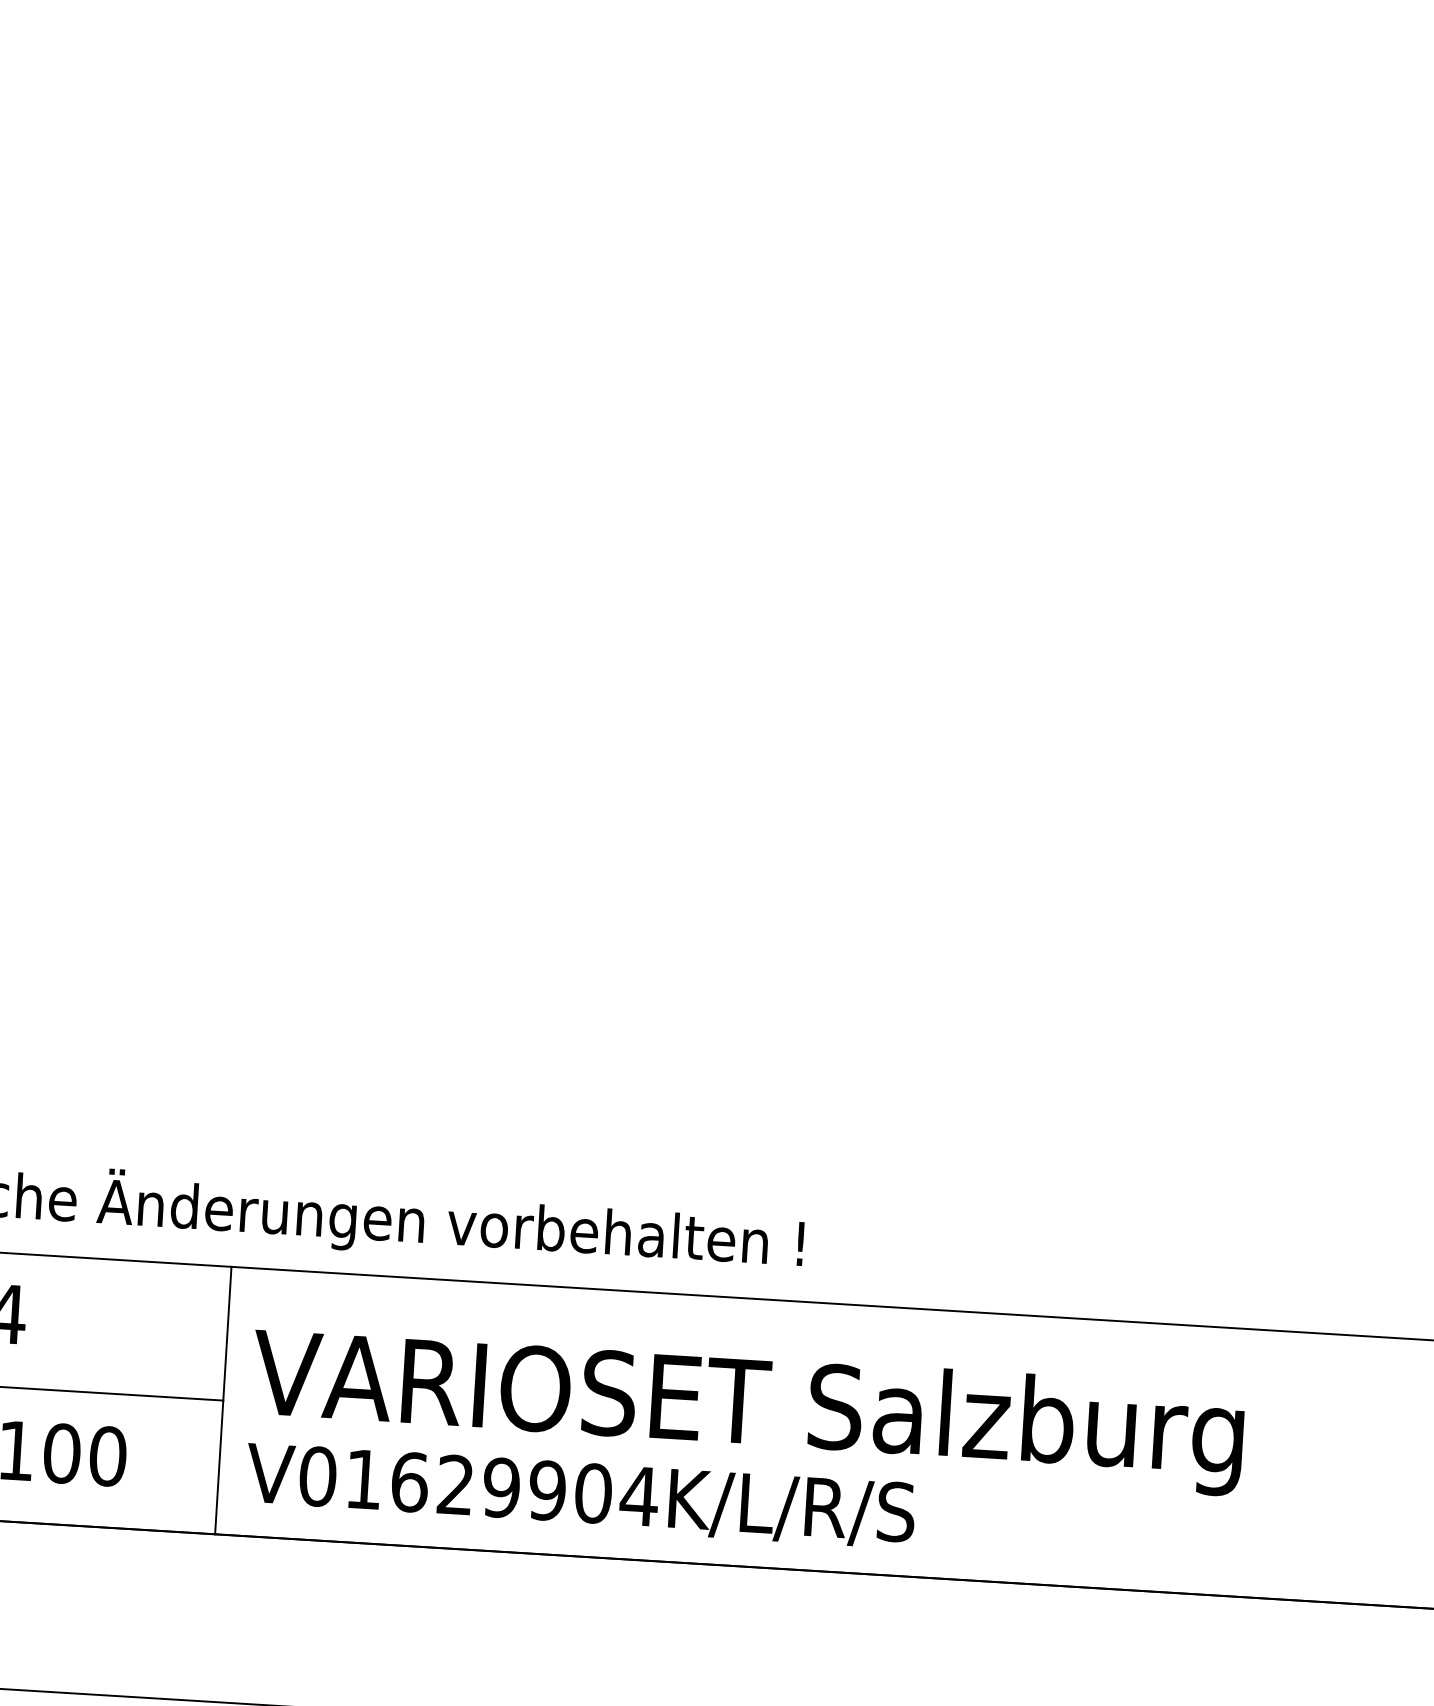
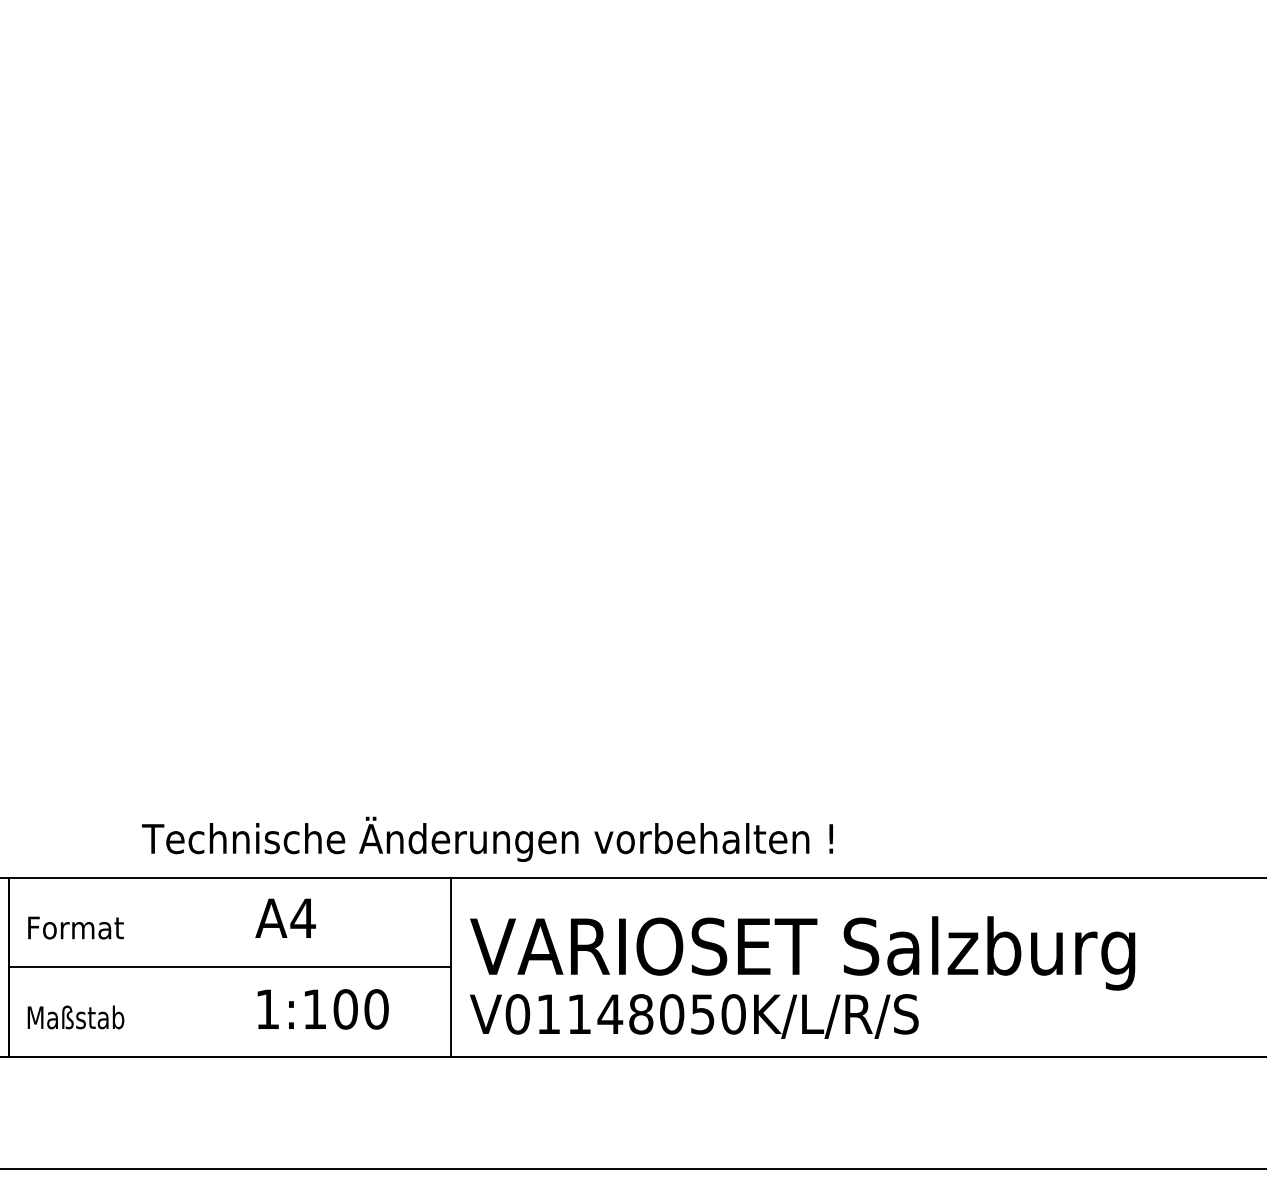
text: (524, 1489) -> (656, 1014), V01629904K/L/R/S -> V01148050K/L/R/S

